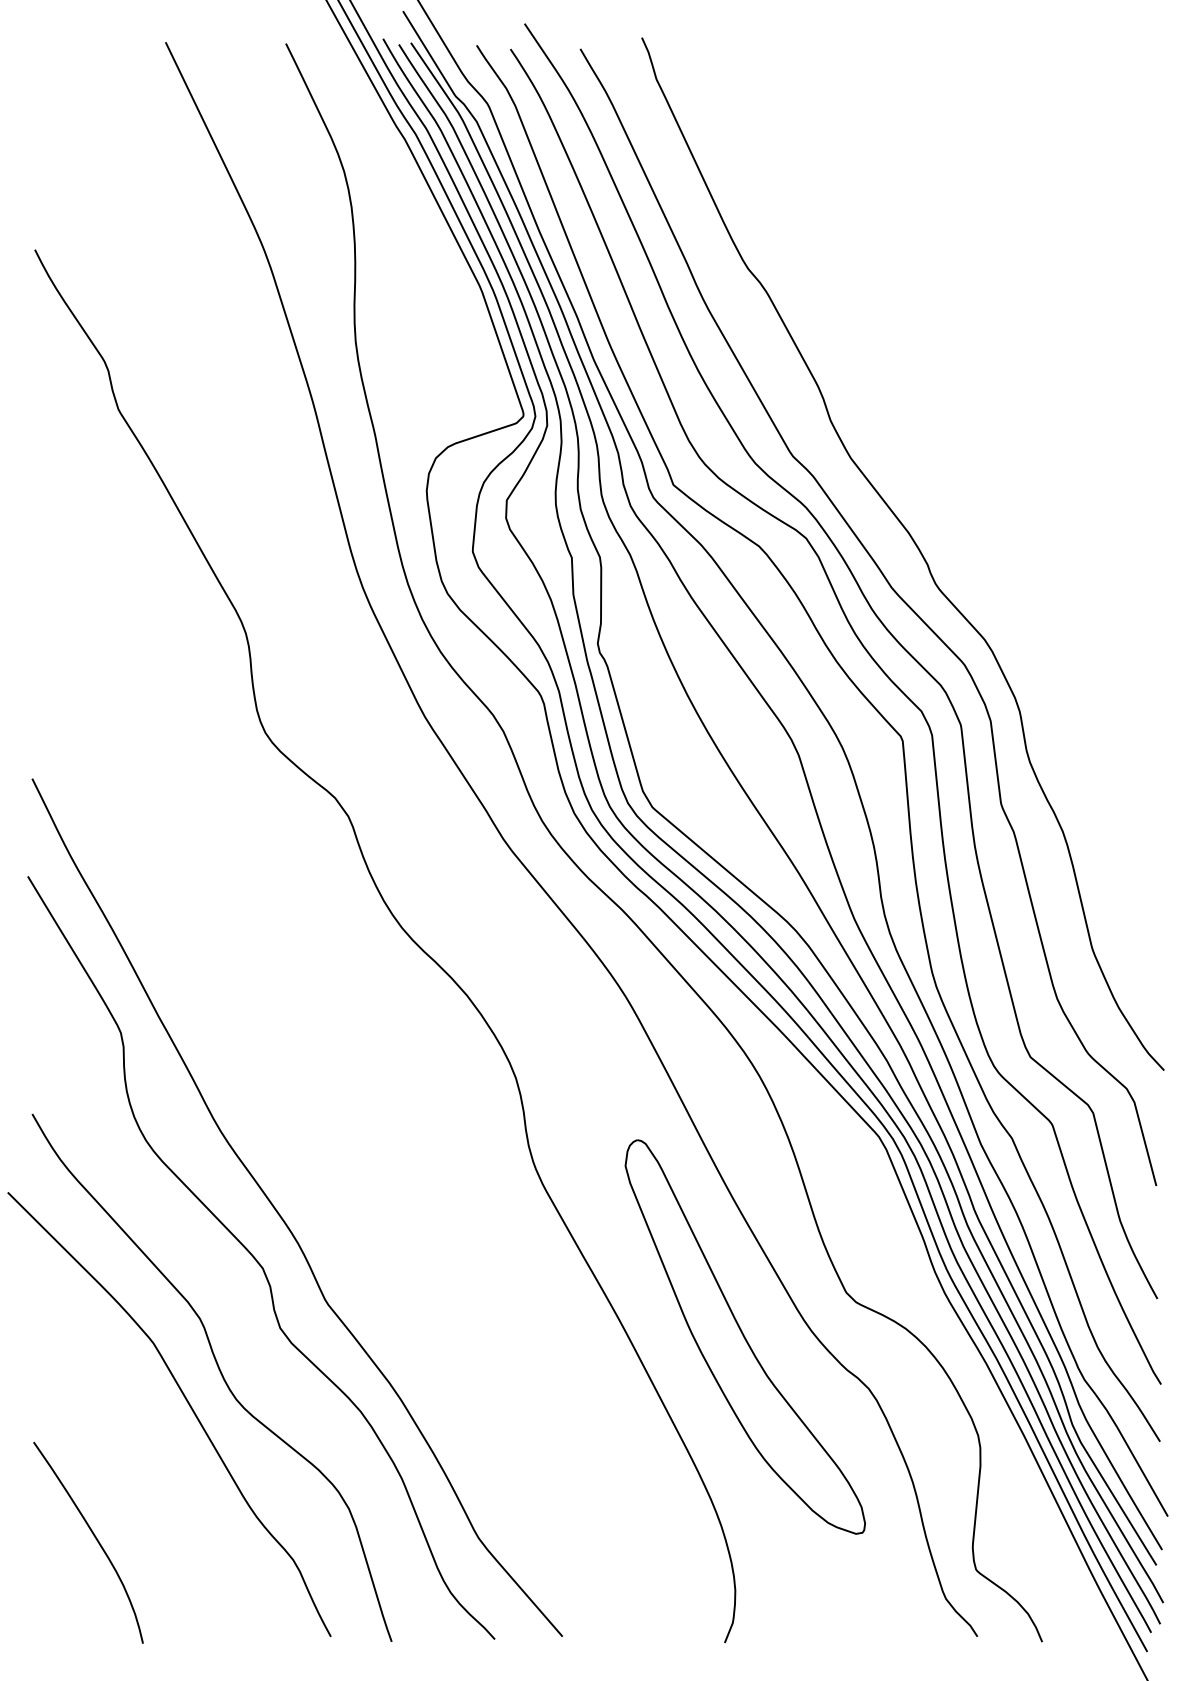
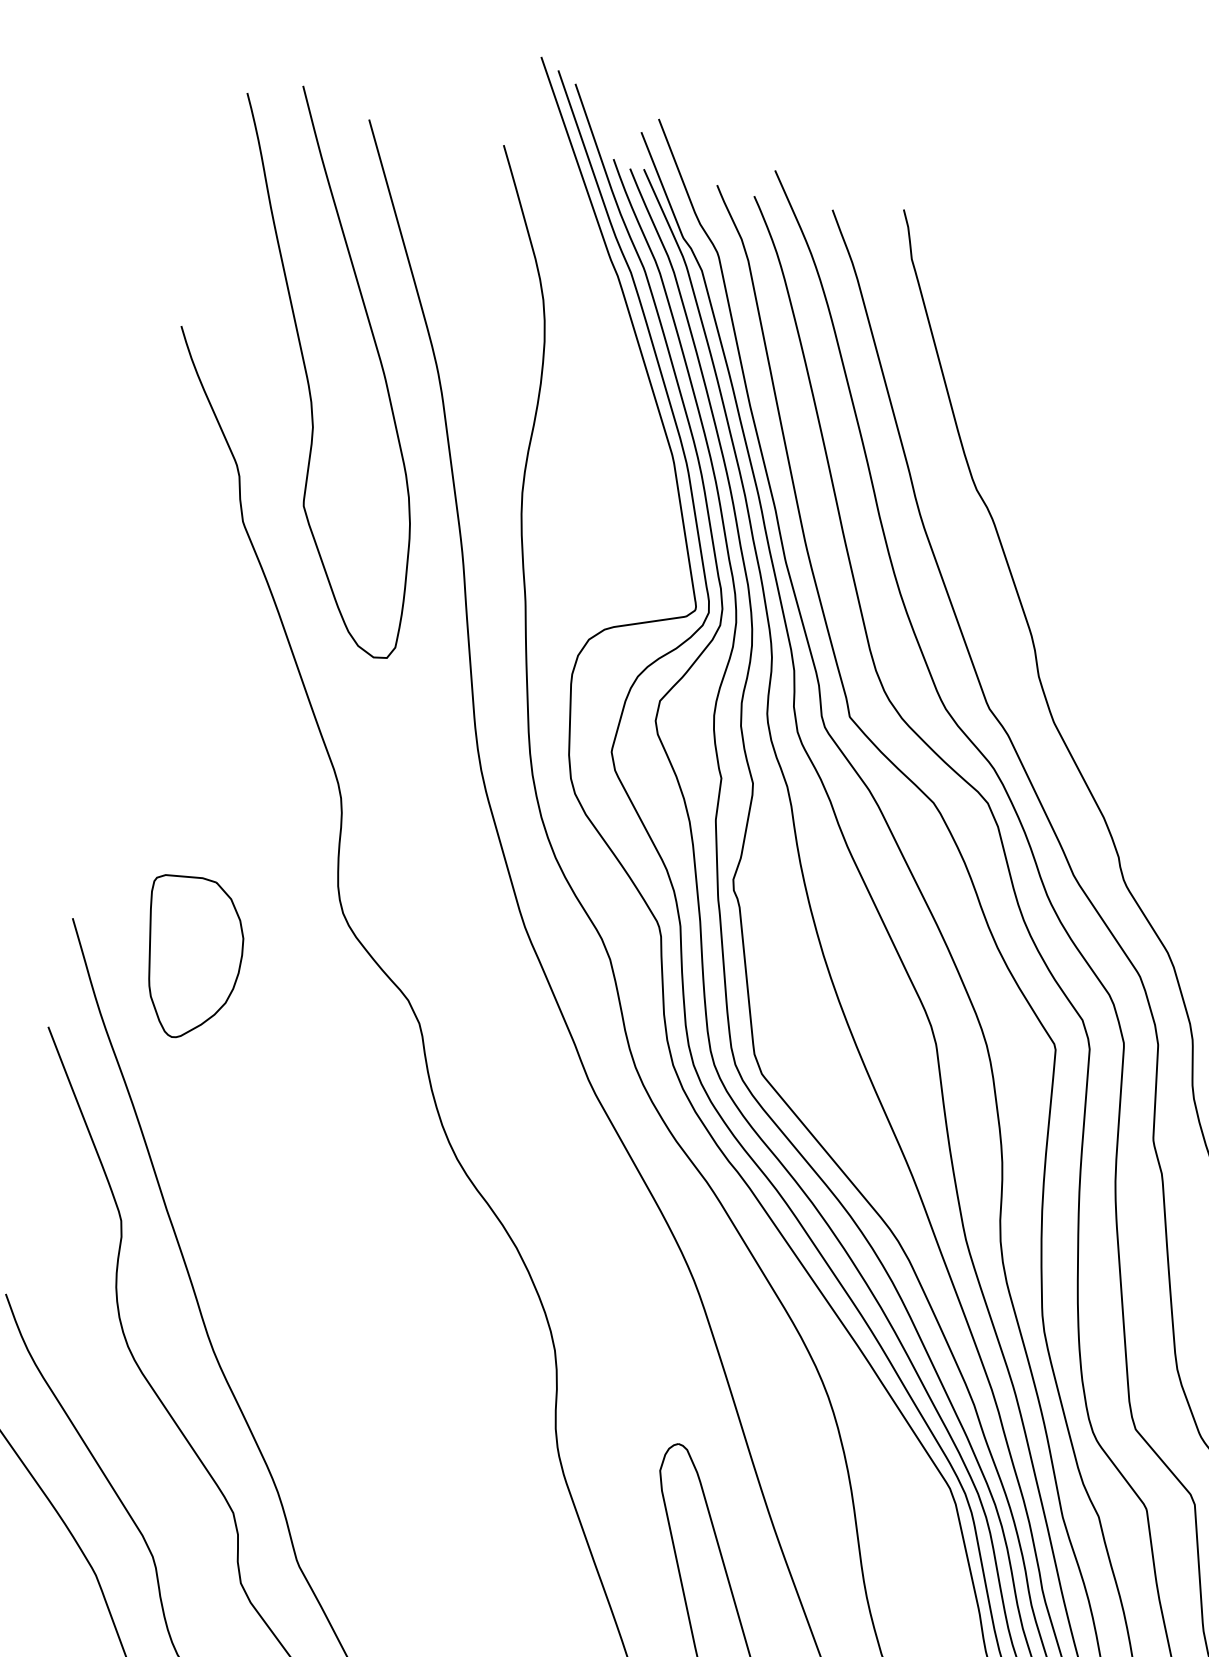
curve: (150, 268) -> (307, 370), added
part: (140, 795) -> (190, 958), added

